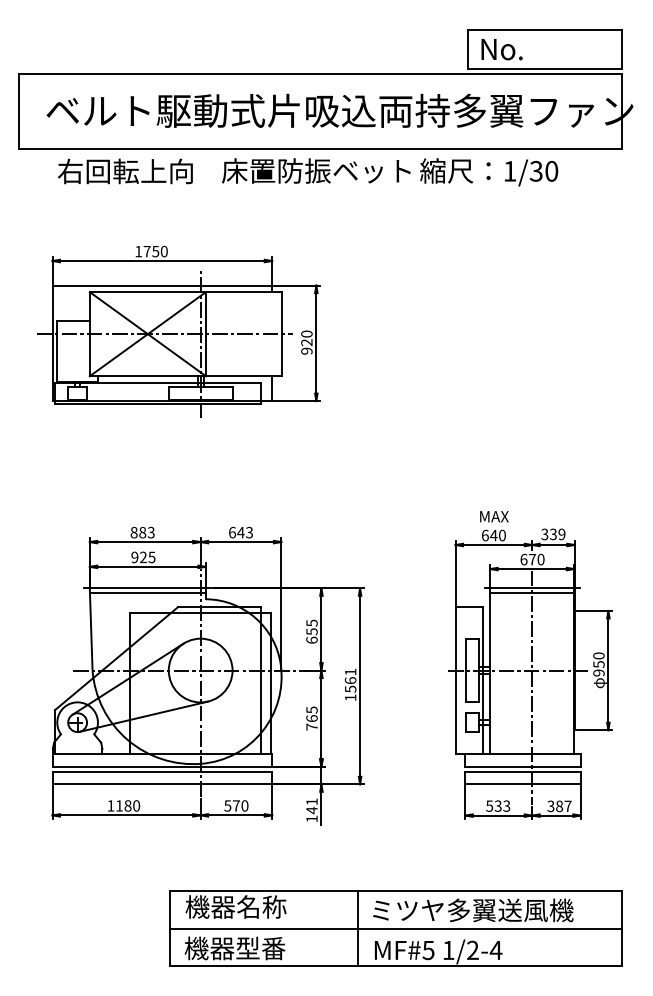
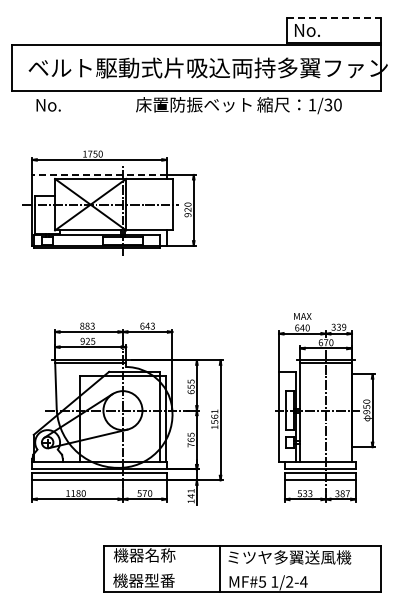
line: (546, 30) -> (334, 18), solid -> dashed
text: (124, 170) -> (76, 104), 右回転上向 -> No.
line: (162, 284) -> (99, 174), solid -> dashed
line: (395, 928) -> (242, 568), removed

